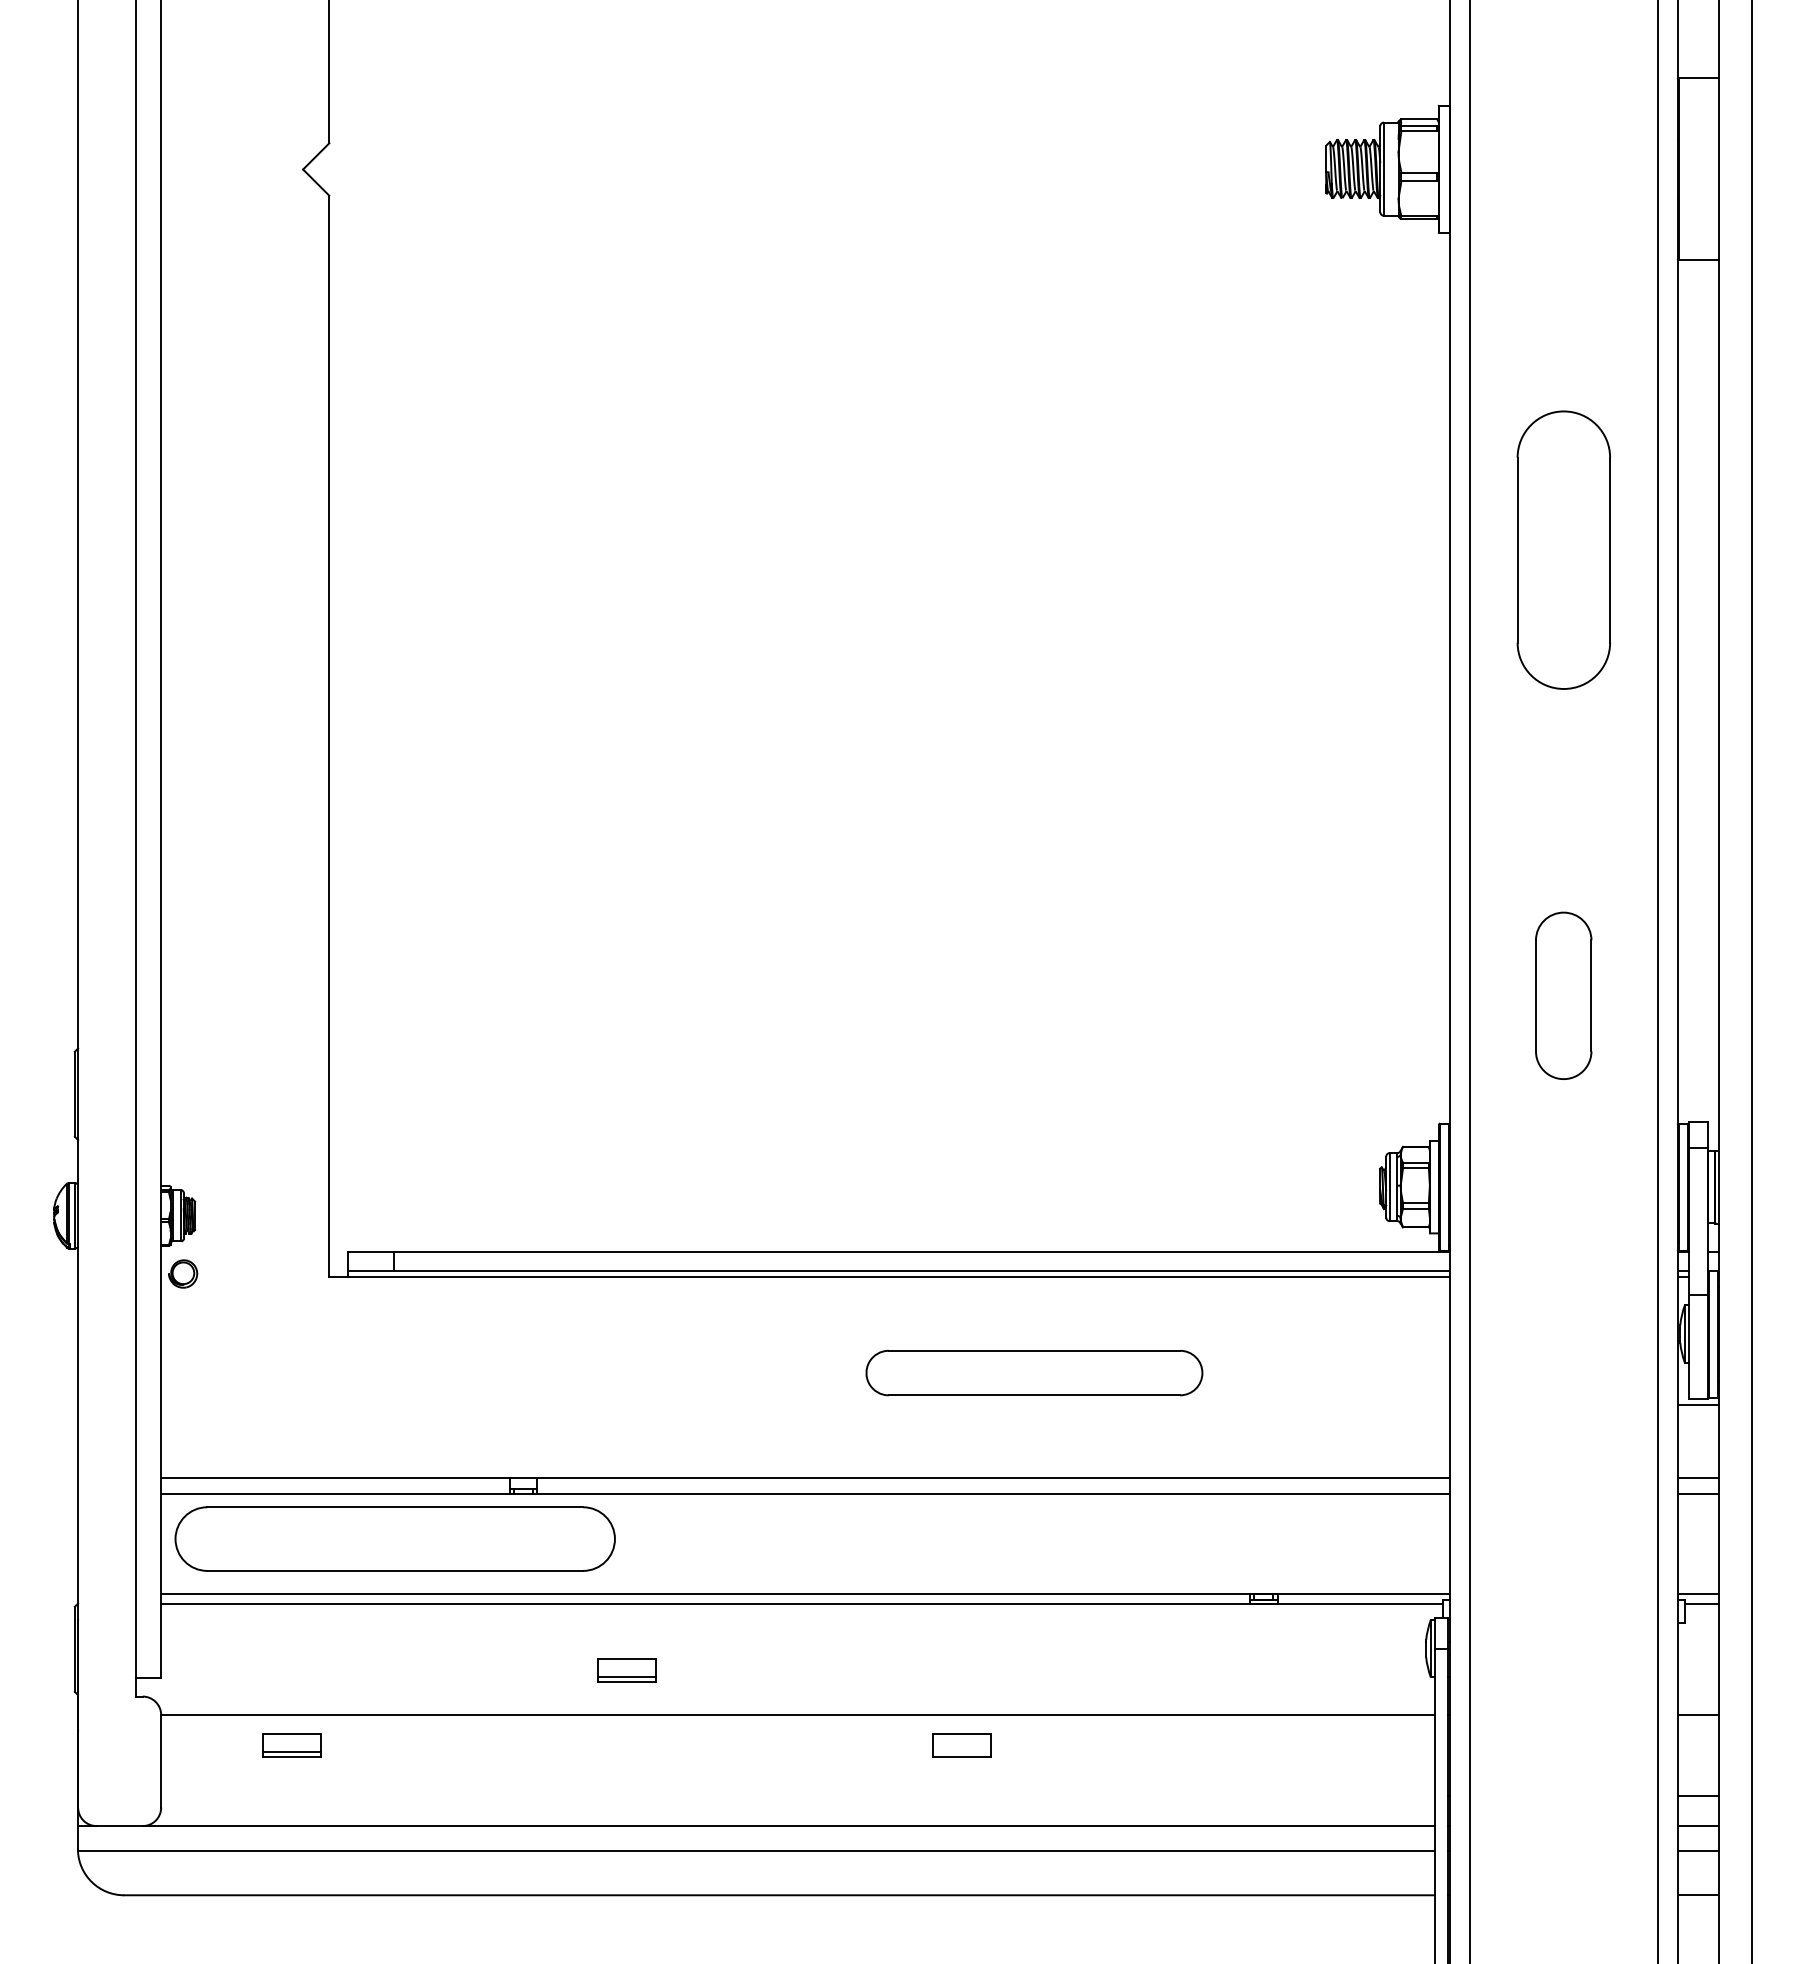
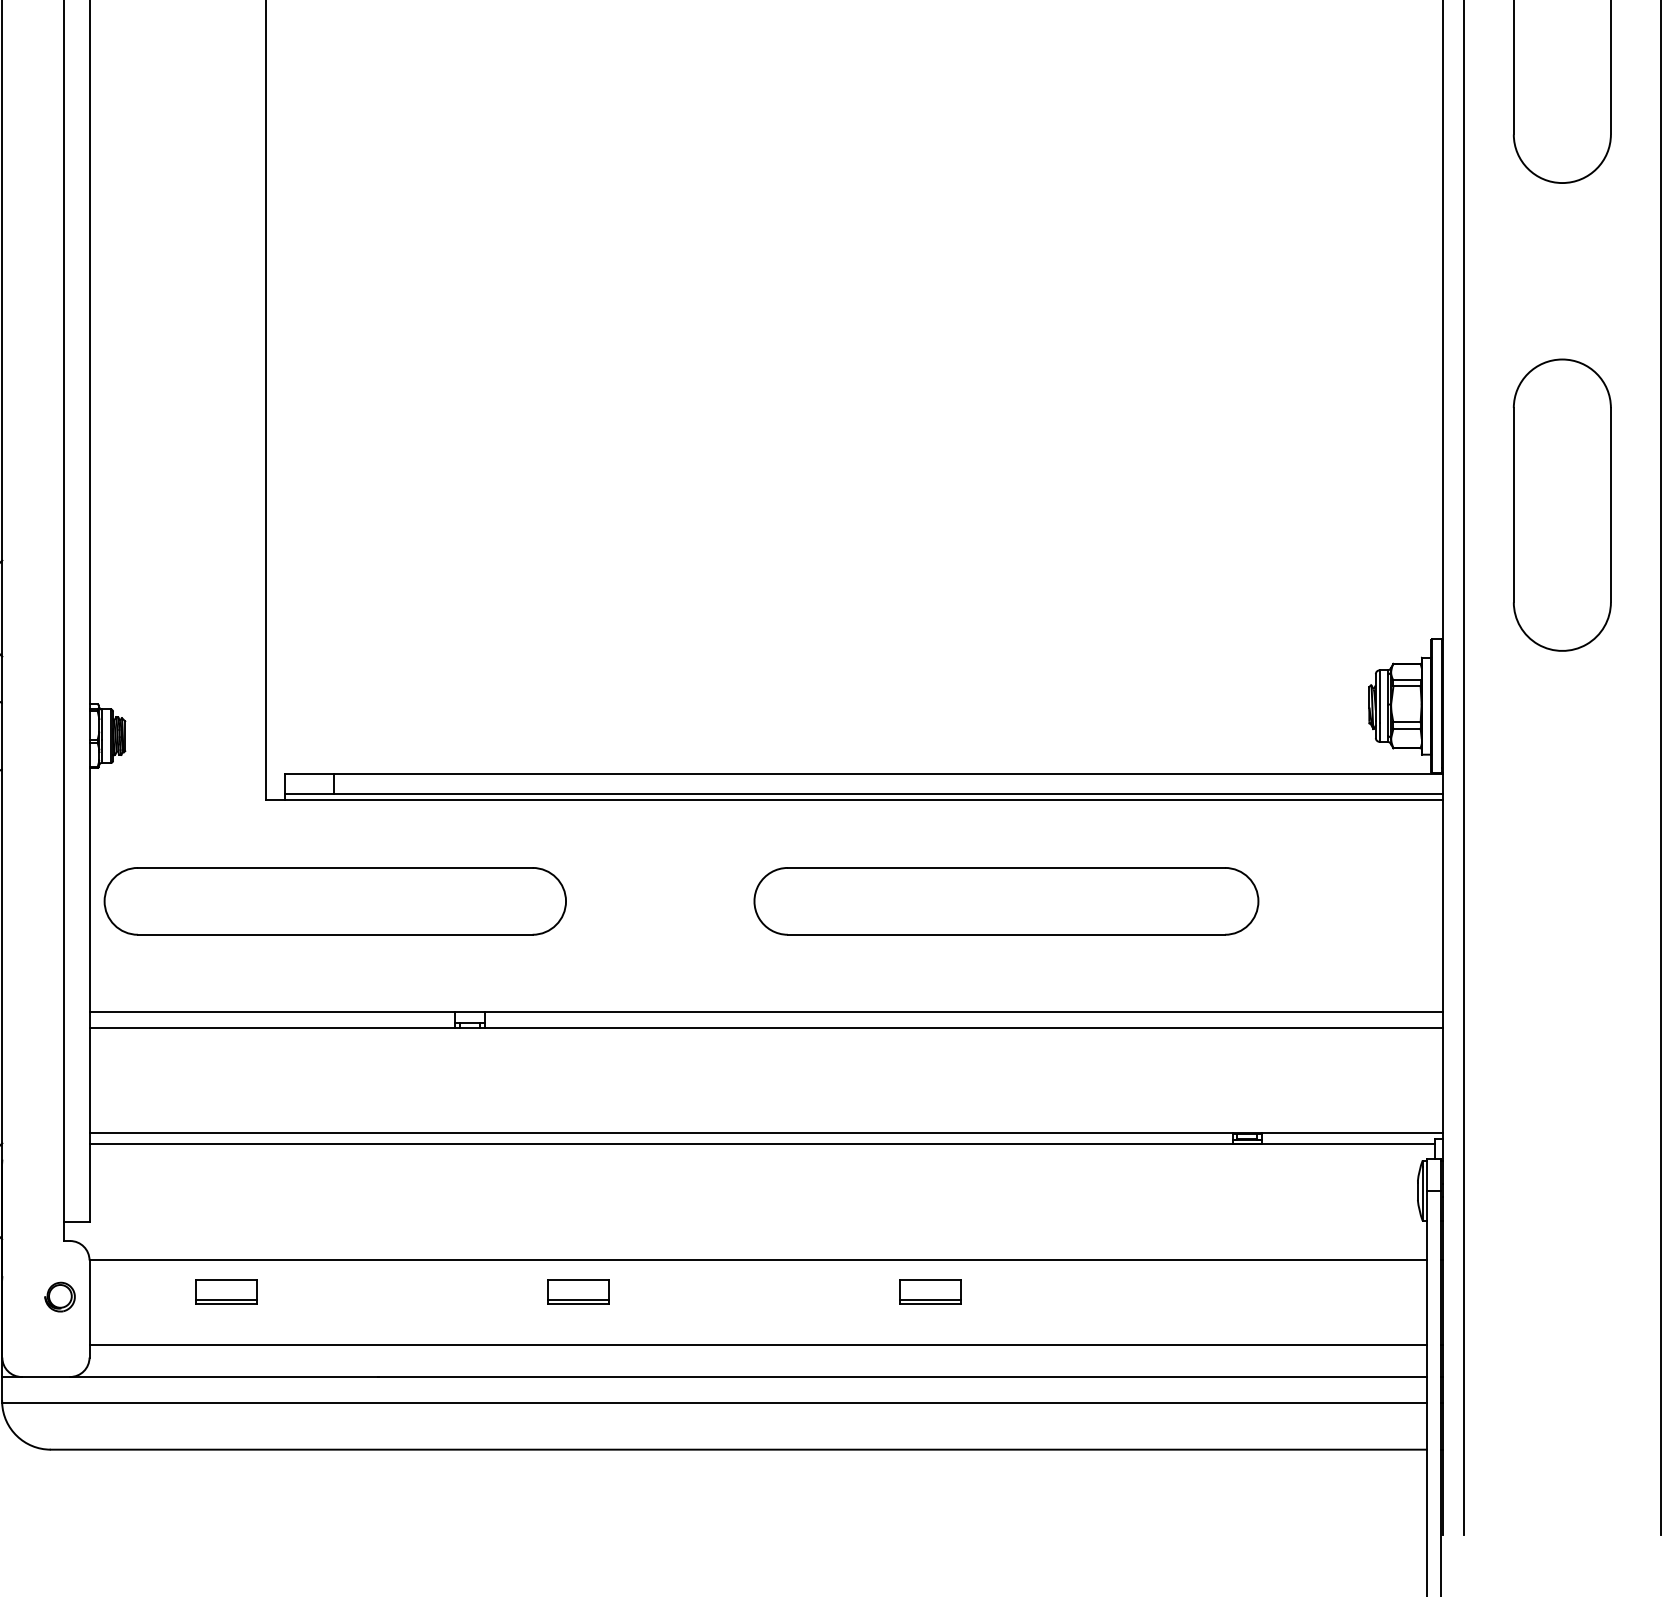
part: (1563, 995) -> (1561, 504), size x1.67
part: (183, 1273) -> (60, 1296), moved
part: (1034, 1372) -> (1006, 900), size x1.43
part: (394, 1538) -> (334, 900), moved
part: (626, 1670) -> (578, 1292), moved
line: (962, 1752) -> (930, 1299), added
line: (797, 1795) -> (757, 1344), added

